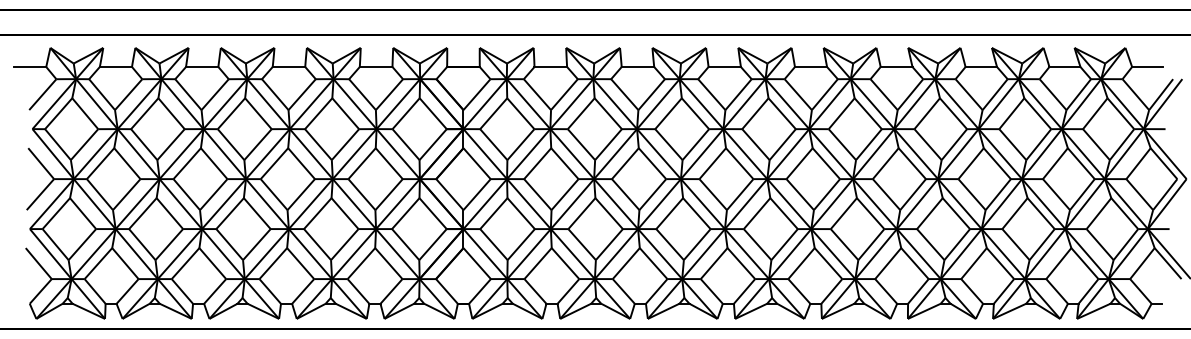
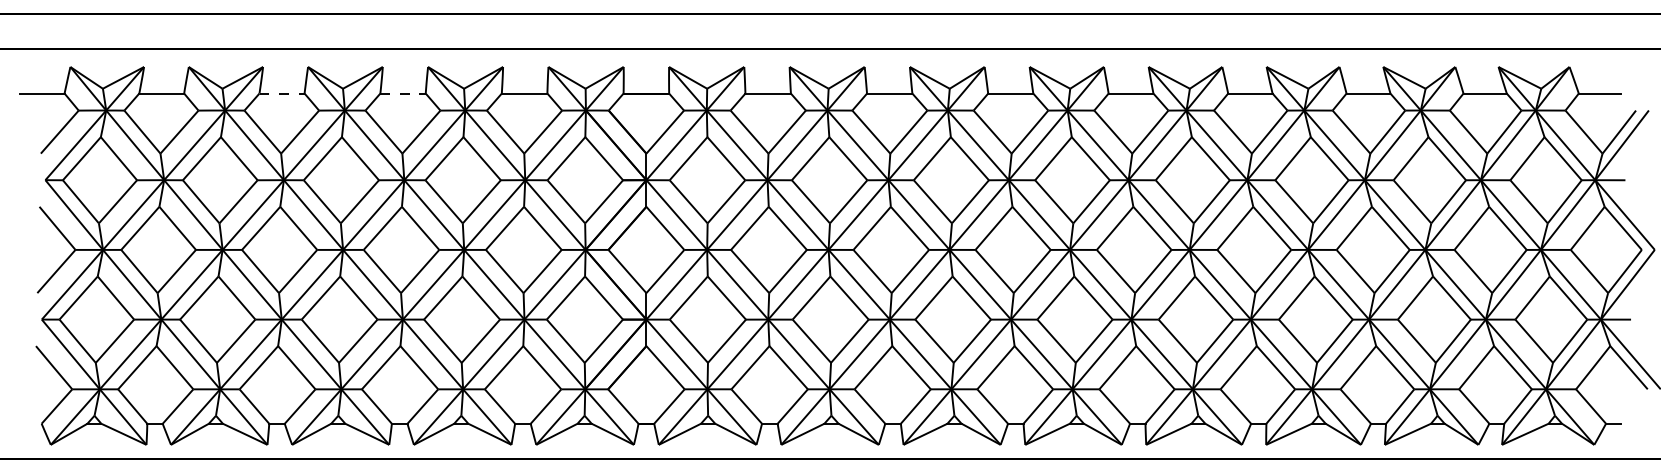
line: (202, 66) -> (282, 93), solid -> dashed
line: (289, 66) -> (403, 93), solid -> dashed

